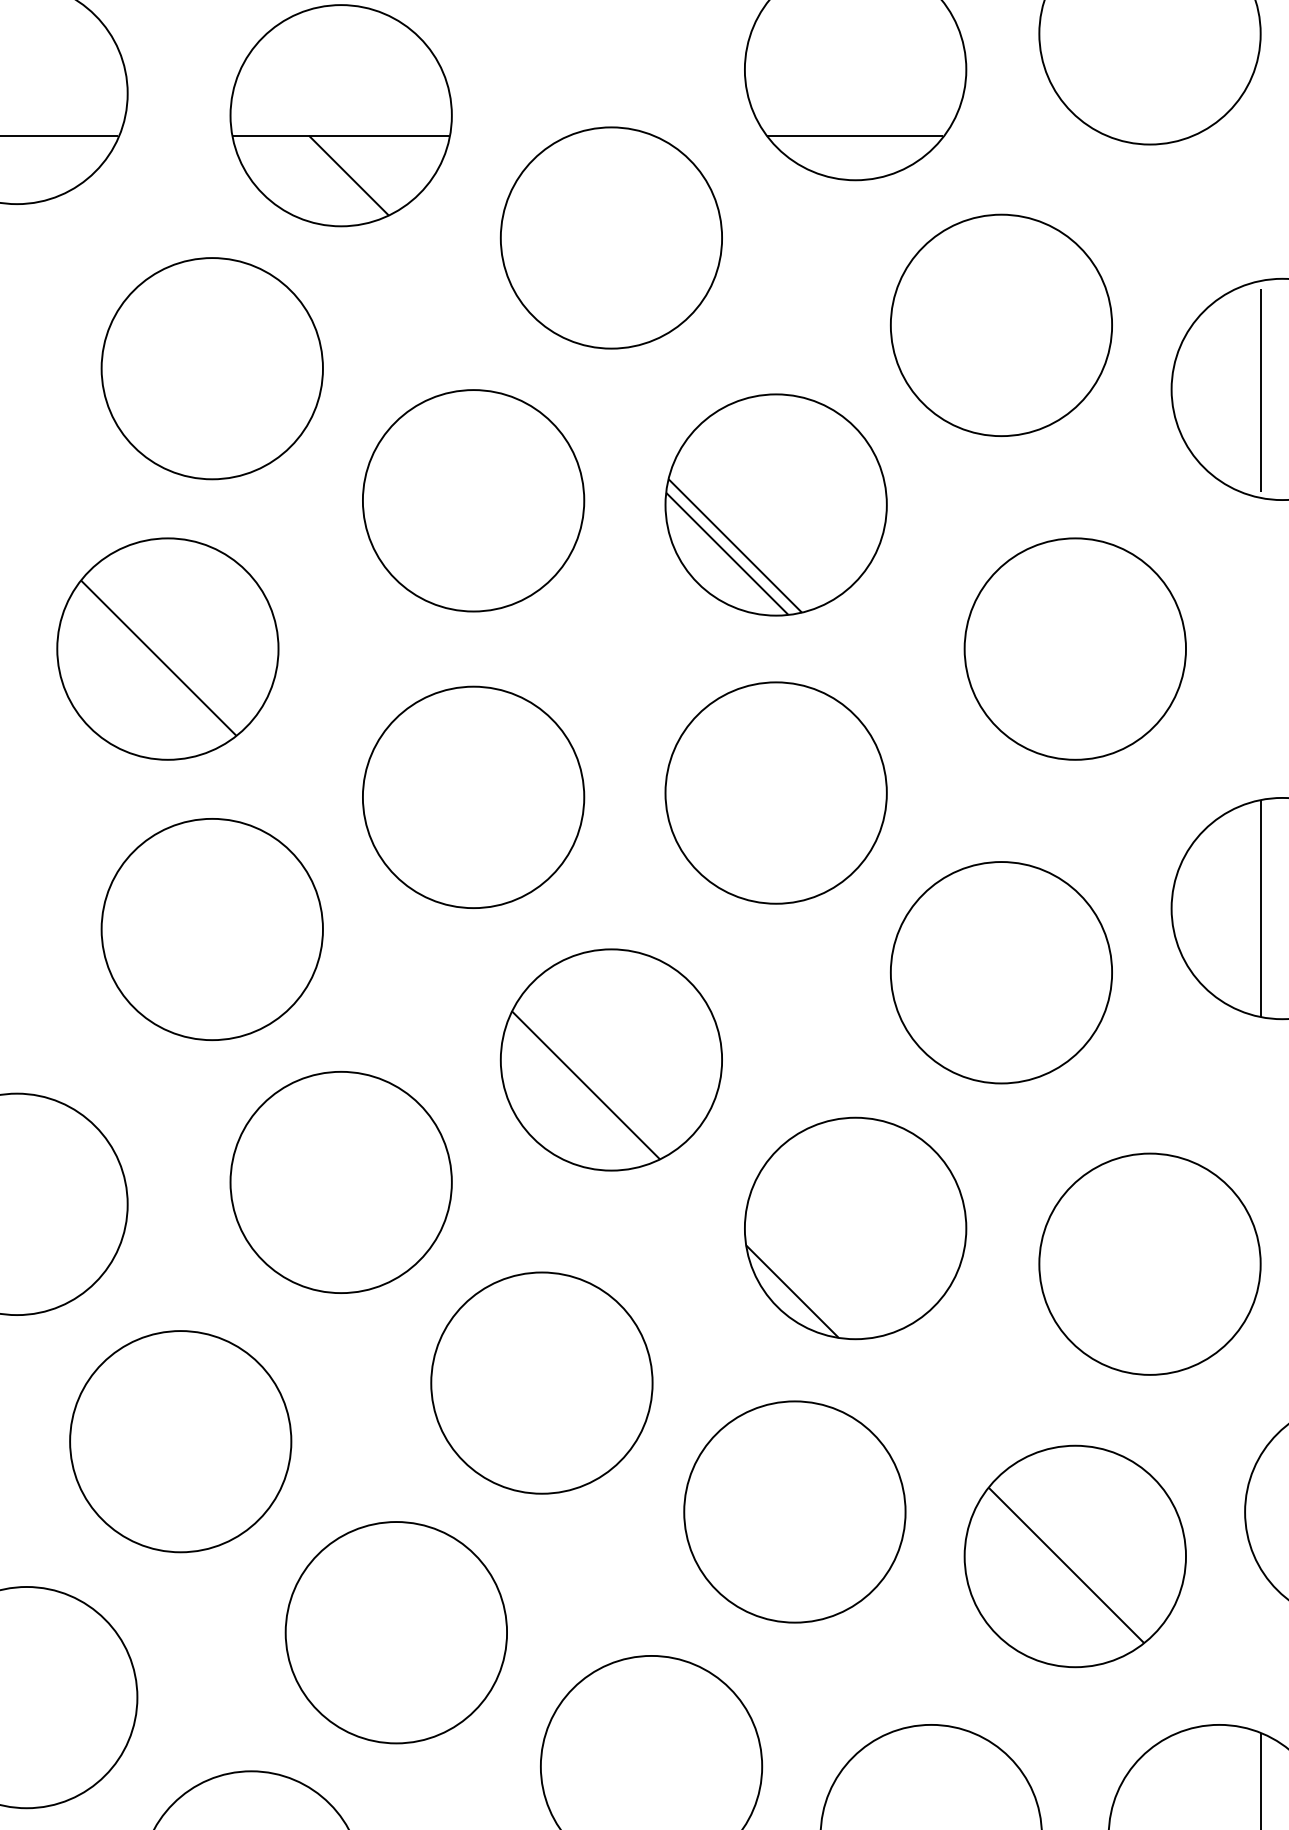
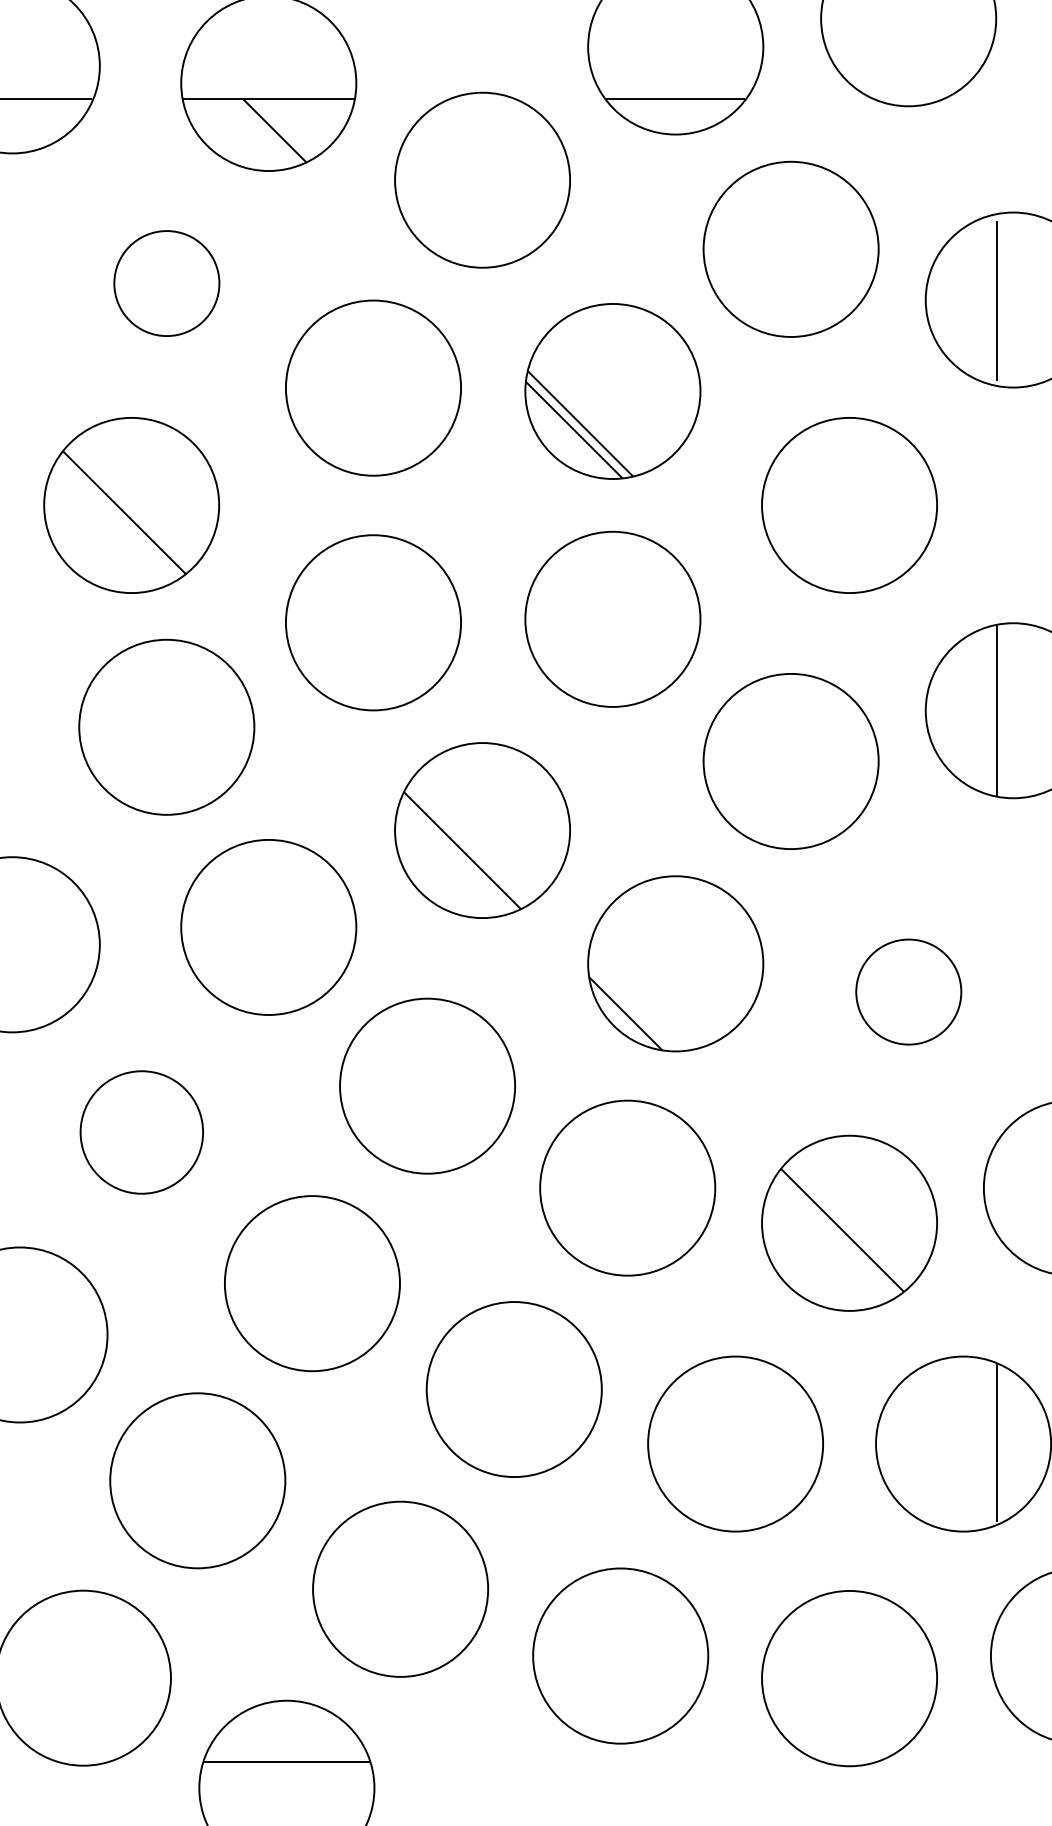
part: (211, 368) -> (166, 283), size x0.6
part: (1149, 1263) -> (908, 991), size x0.6
part: (180, 1441) -> (141, 1132), size x0.7

